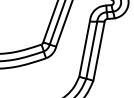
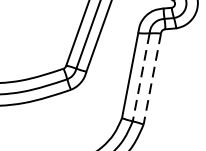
line: (91, 50) -> (140, 77), solid -> dashed
line: (98, 51) -> (151, 79), solid -> dashed

